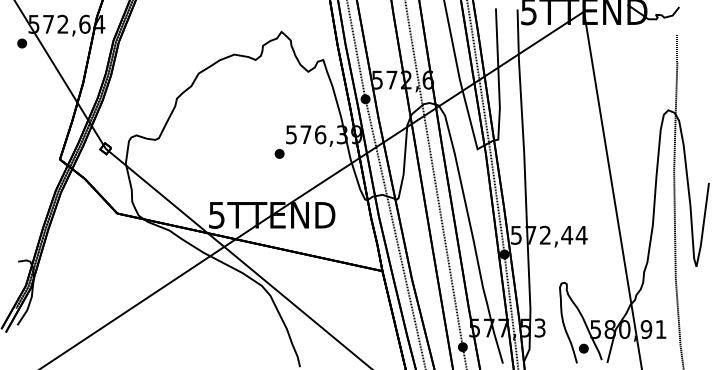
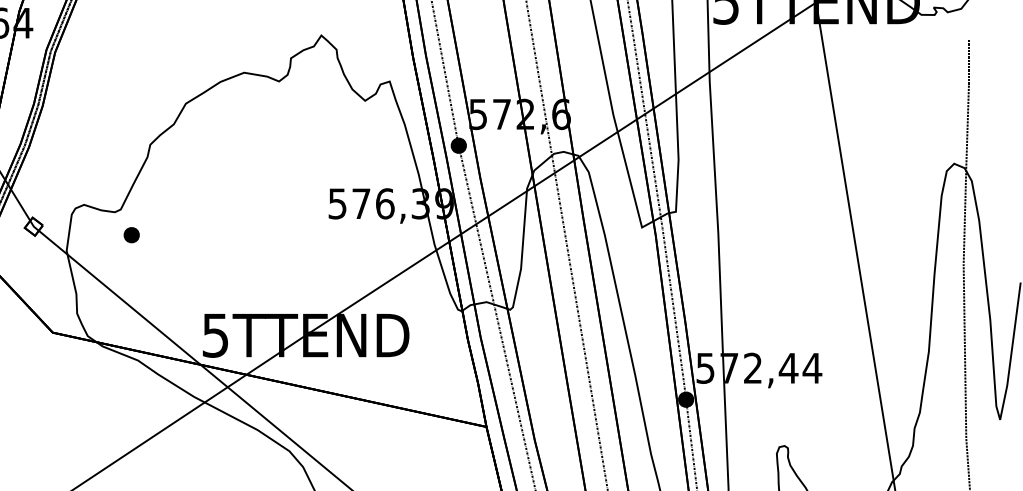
part: (279, 153) -> (131, 234), moved

